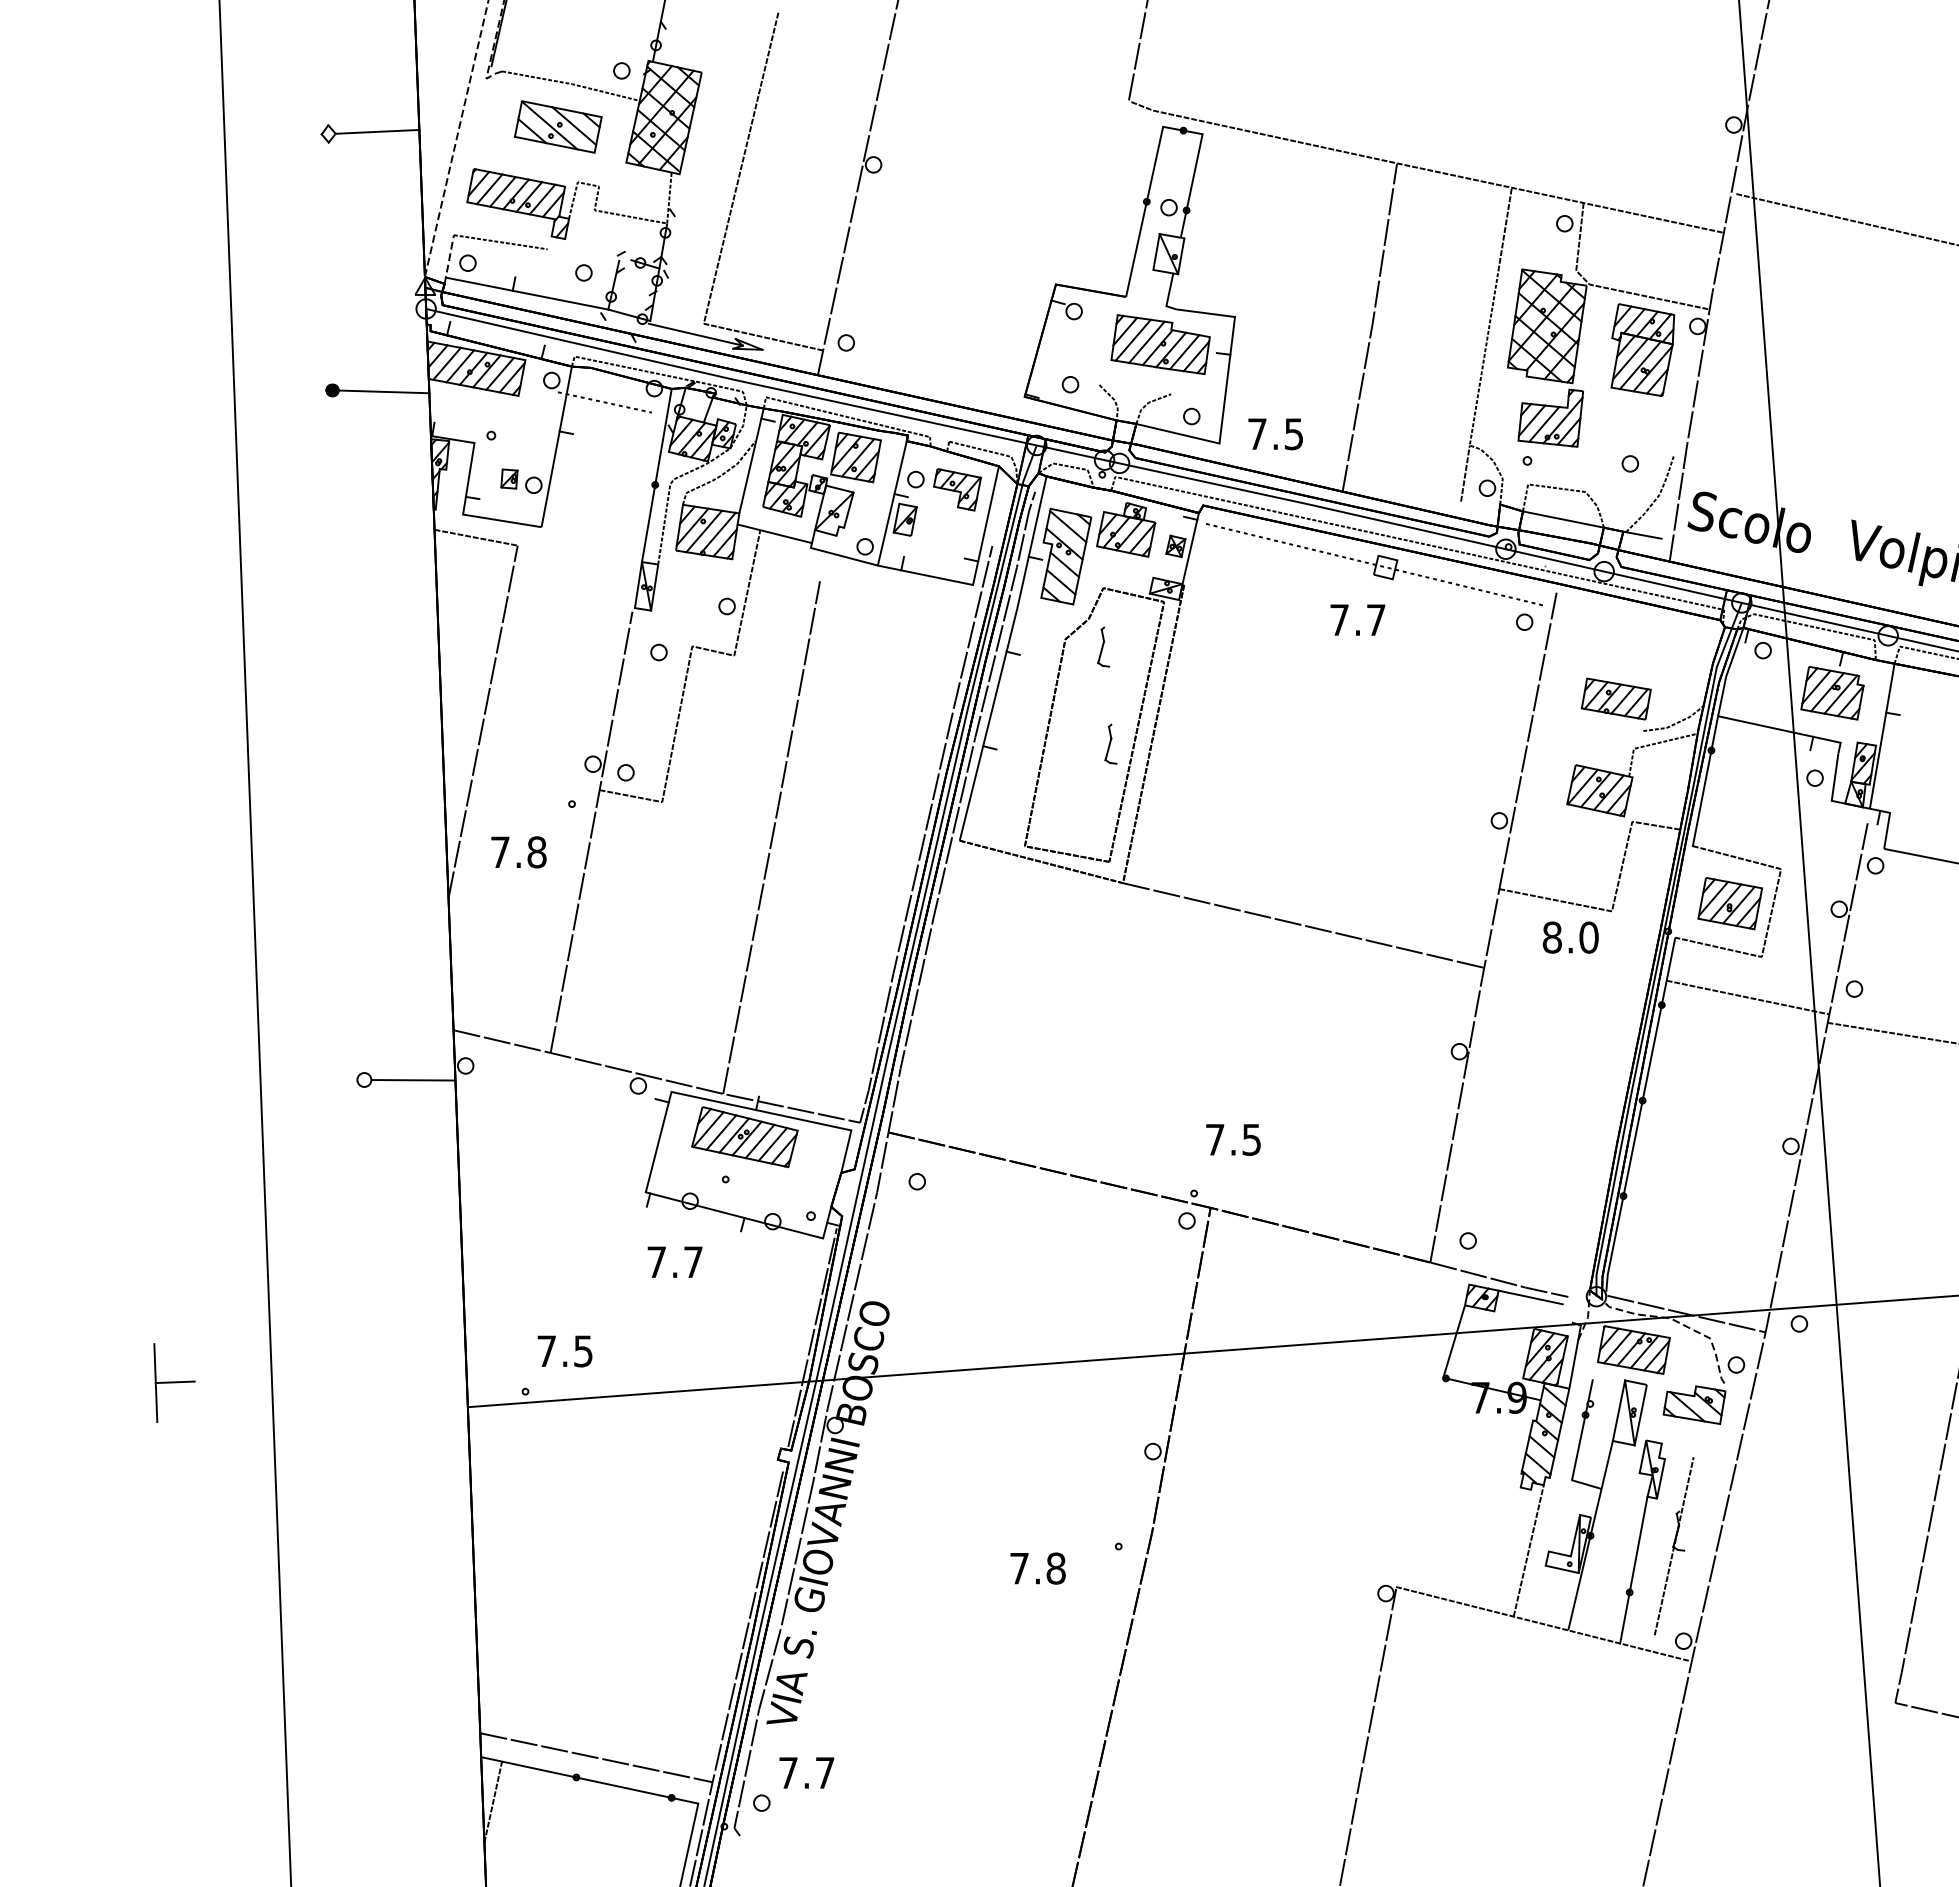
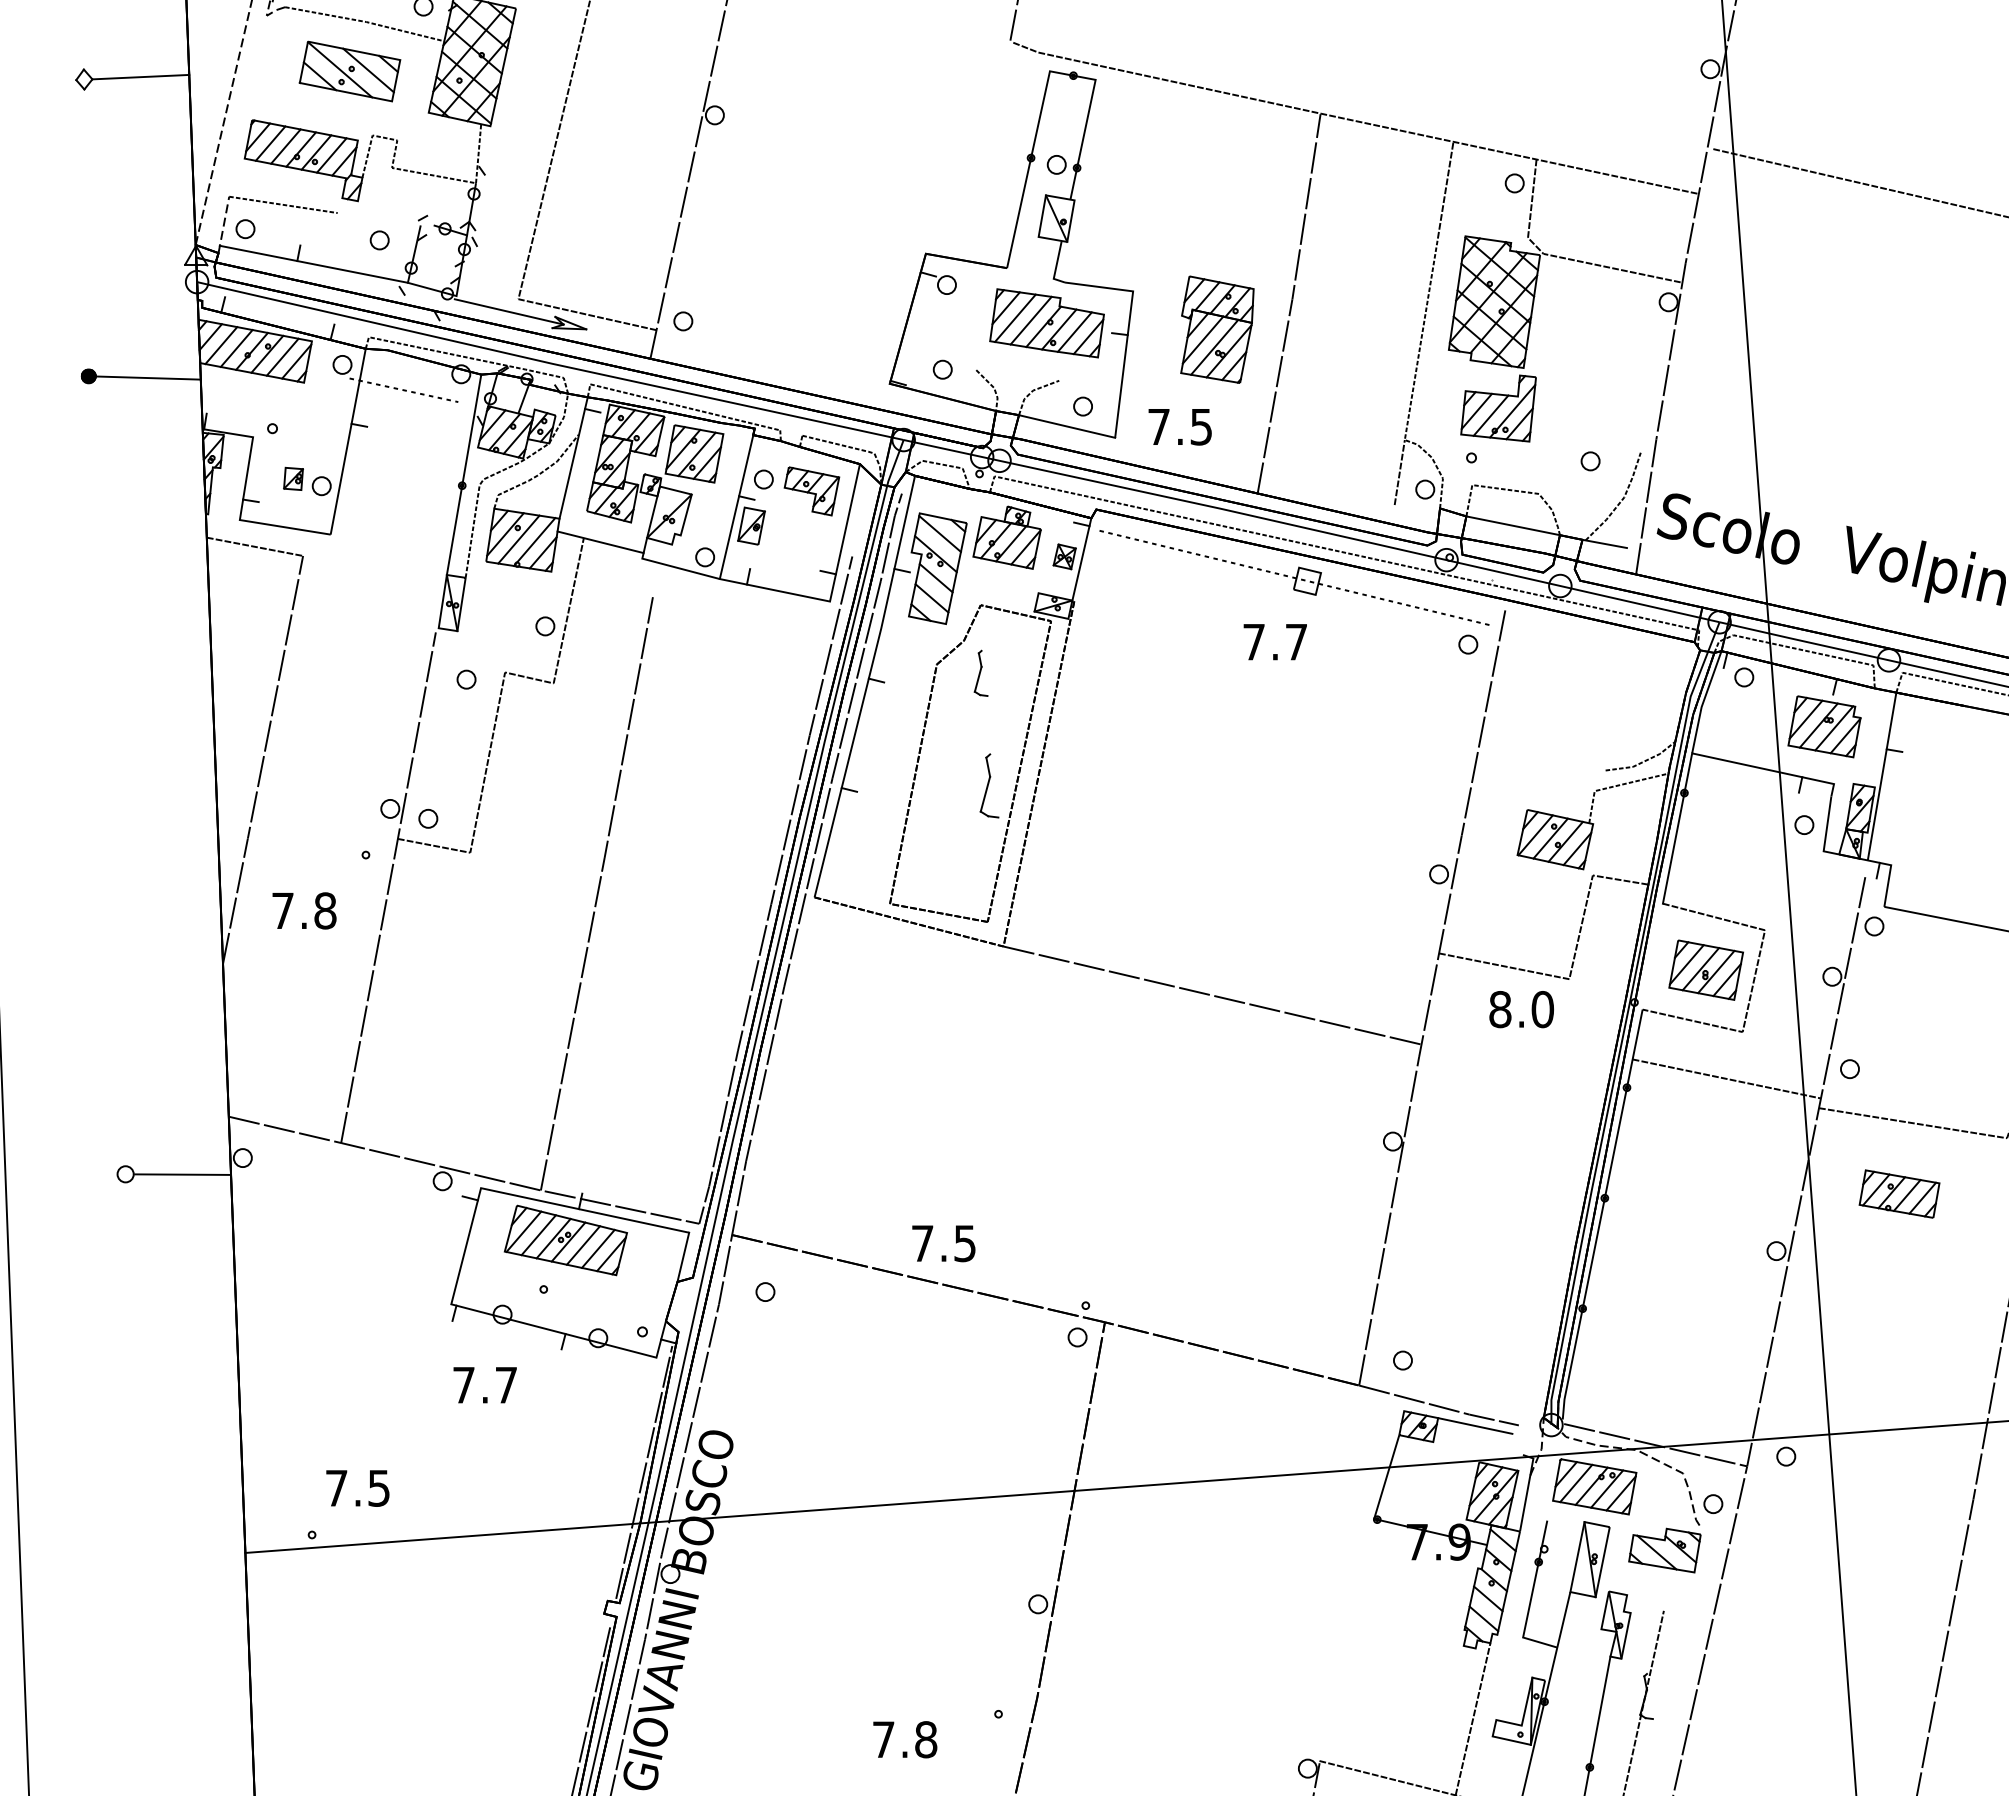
part: (1642, 349) -> (1217, 328), moved
part: (1615, 698) -> (1898, 1193), moved
part: (1110, 743) -> (989, 784), size x1.4
text: (1233, 1139) -> (943, 1243), moved

